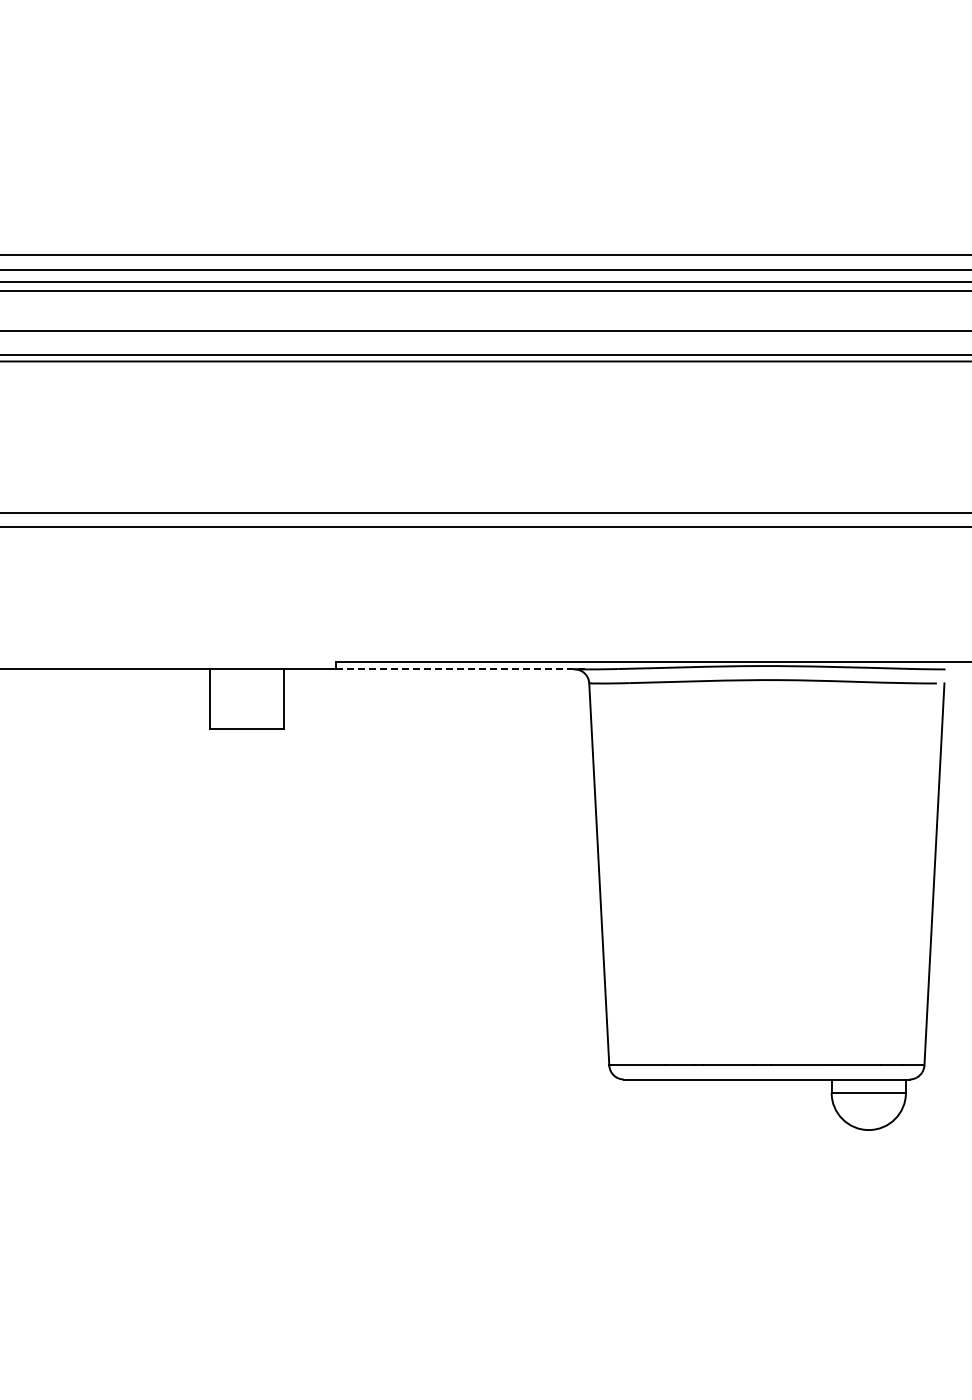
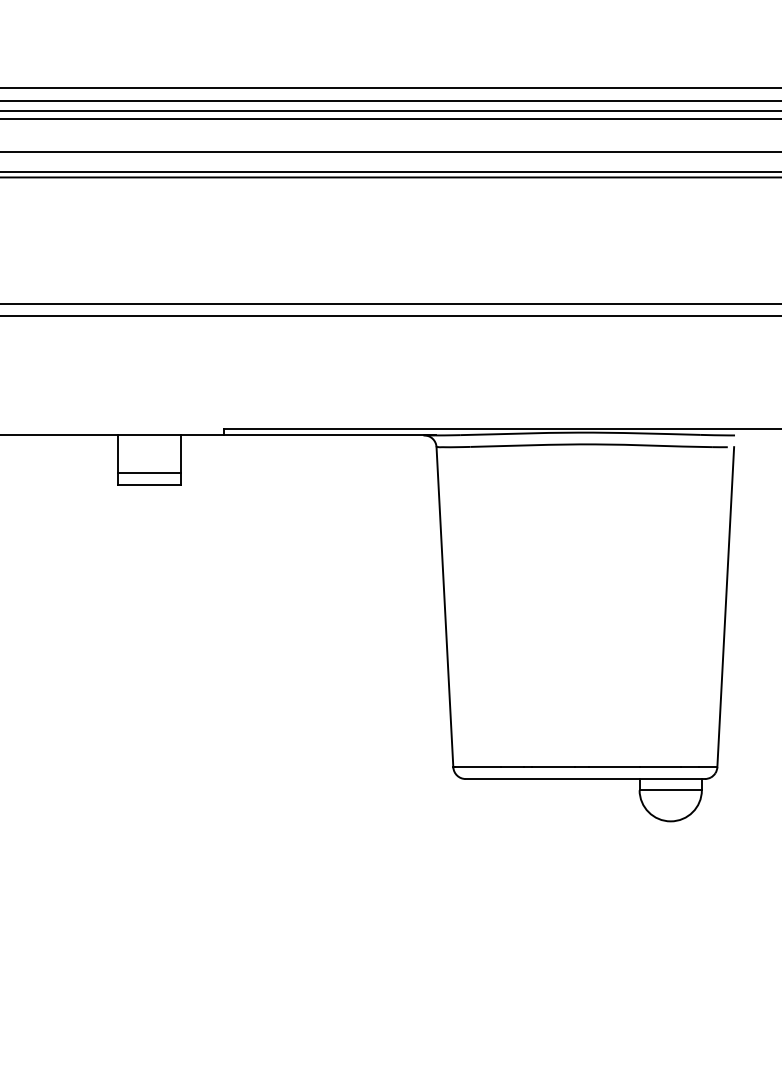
line: (462, 669) -> (330, 435), dashed -> solid
line: (246, 713) -> (149, 472), added

